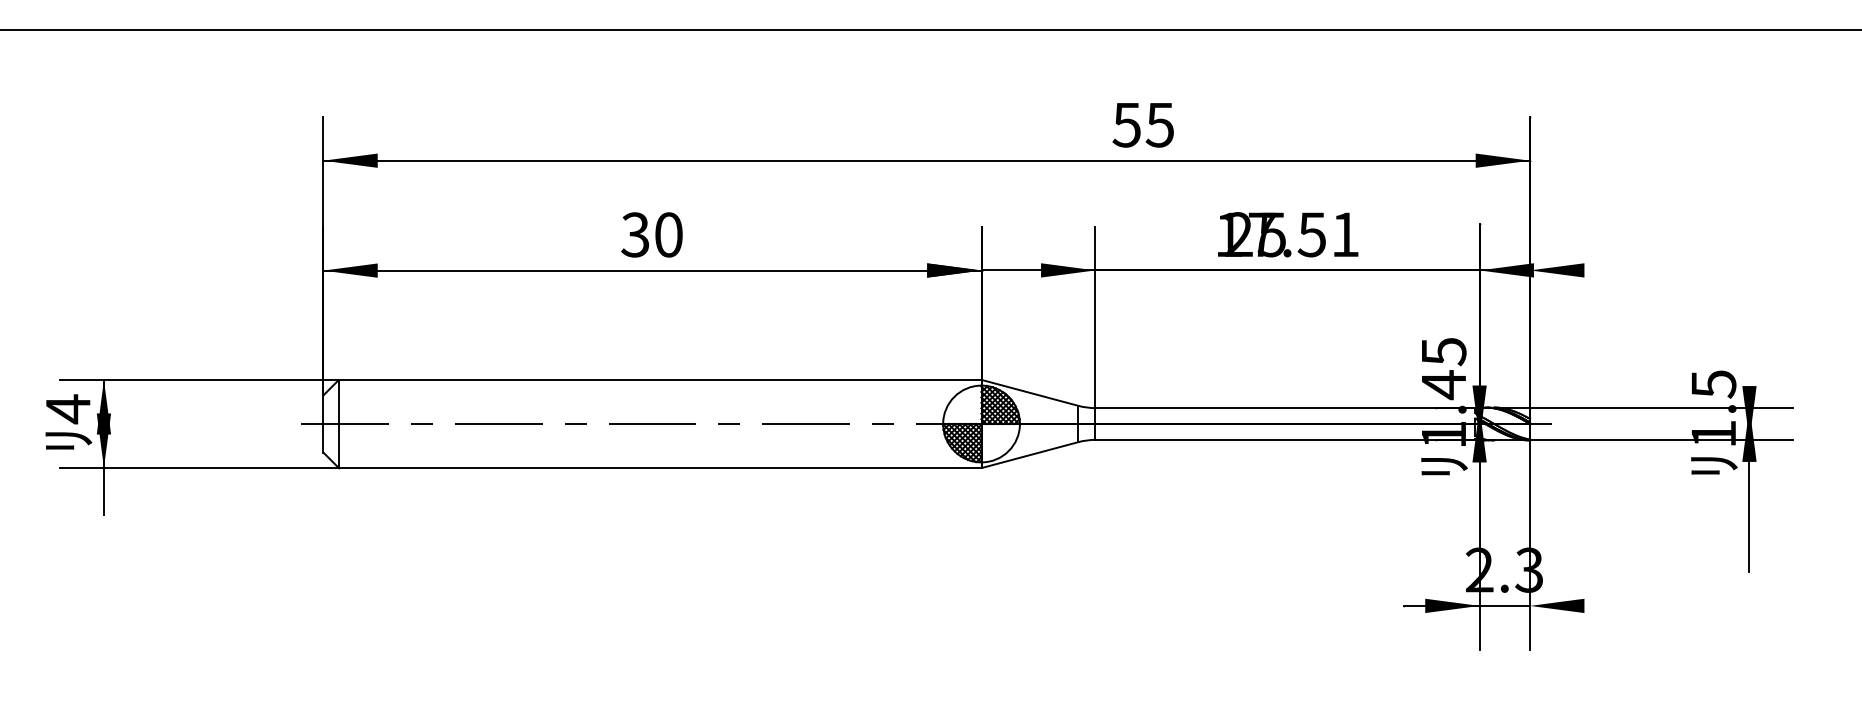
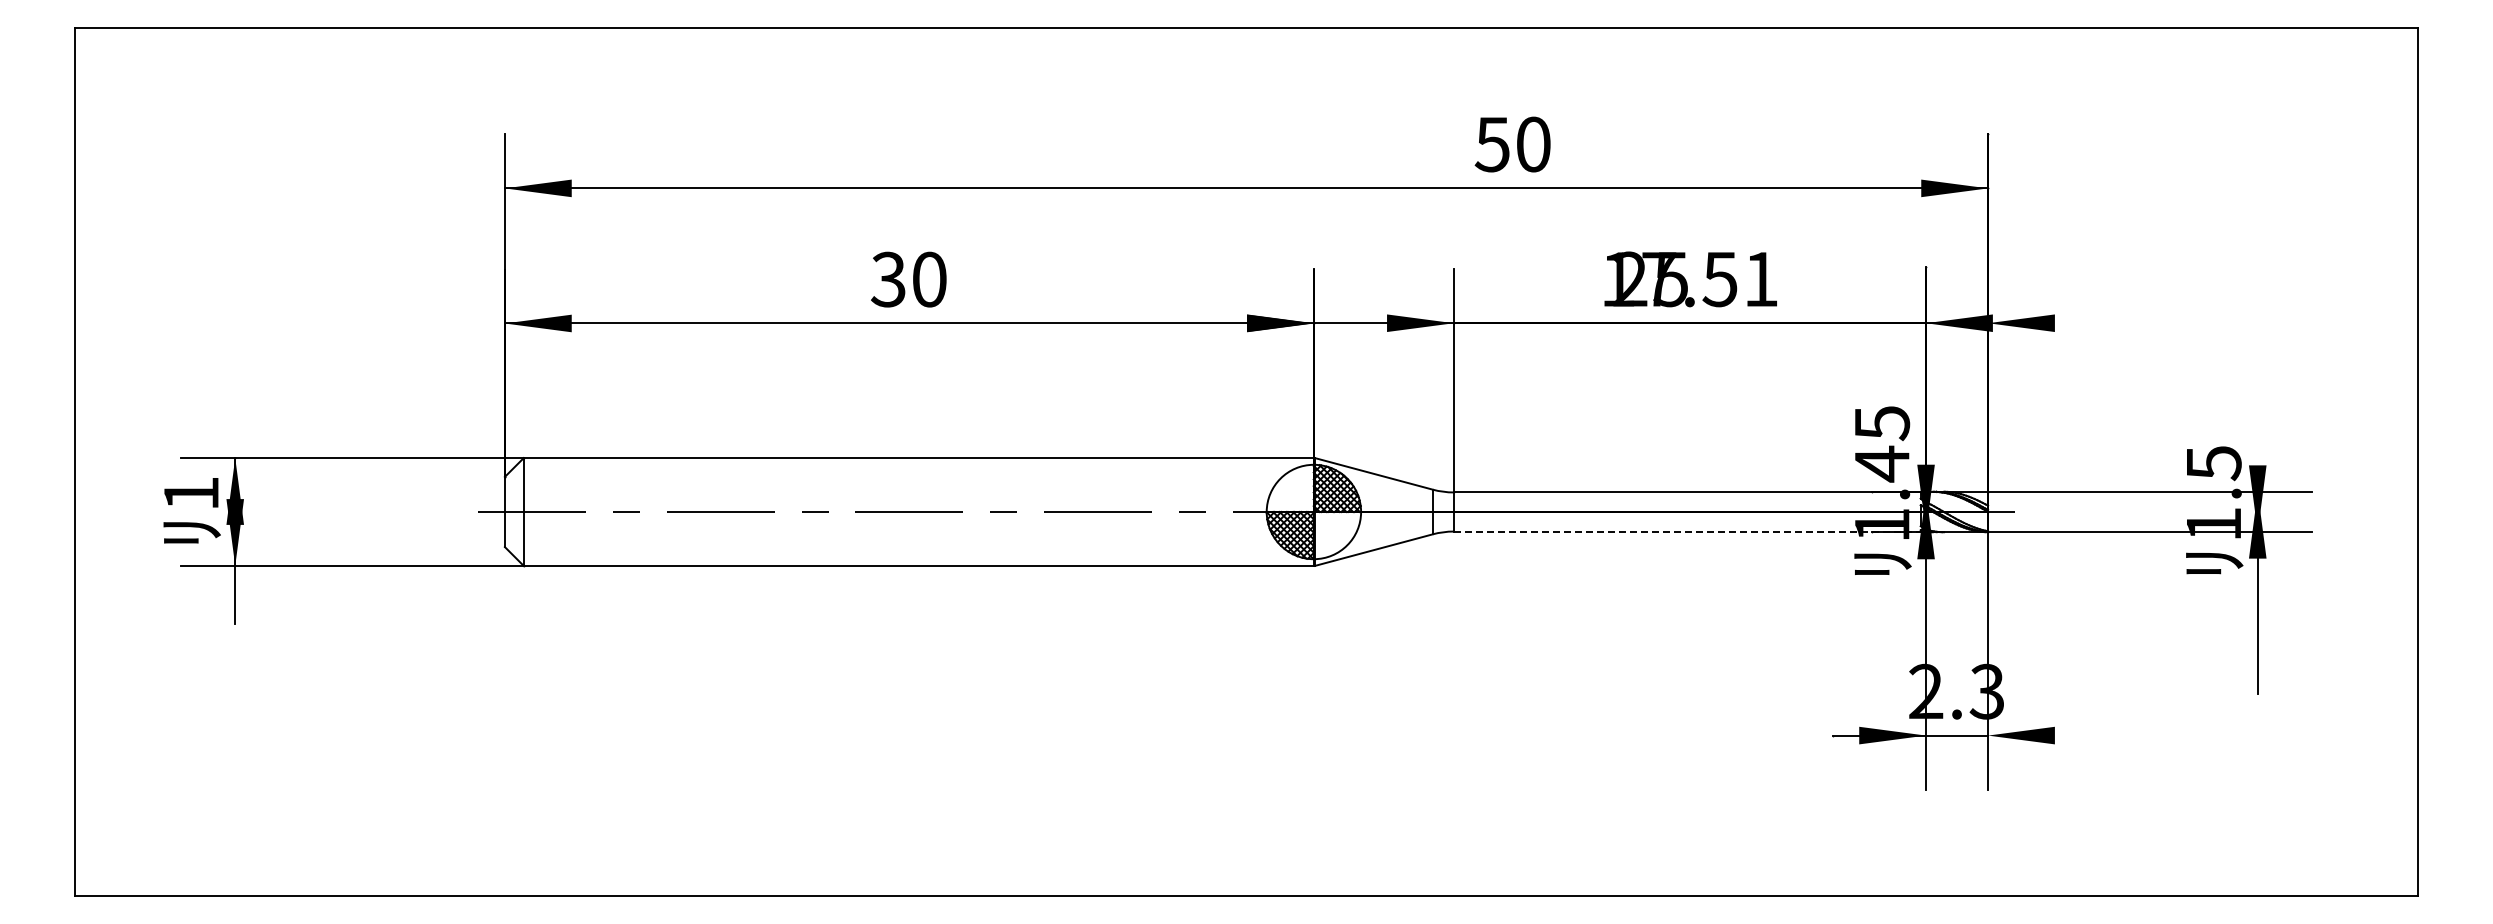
text: (1159, 125) -> (1532, 144), 55 -> 50
text: (68, 408) -> (191, 493), 4 -> 1
line: (1287, 439) -> (1690, 531), solid -> dashed

